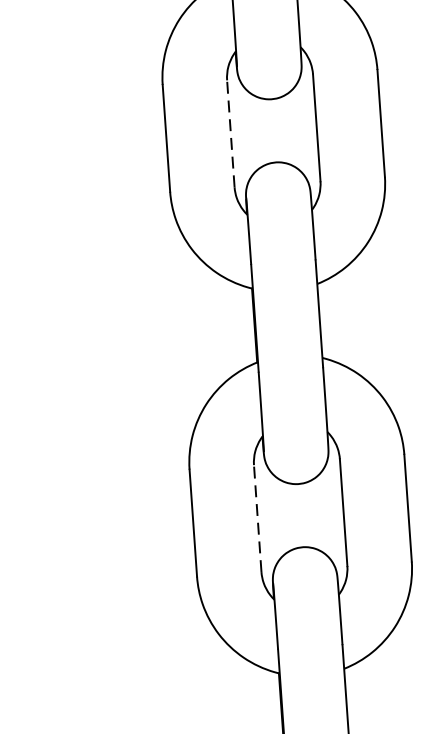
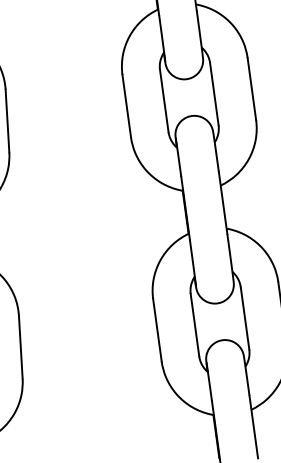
line: (231, 132) -> (164, 100), dashed -> solid
line: (256, 517) -> (194, 324), dashed -> solid

